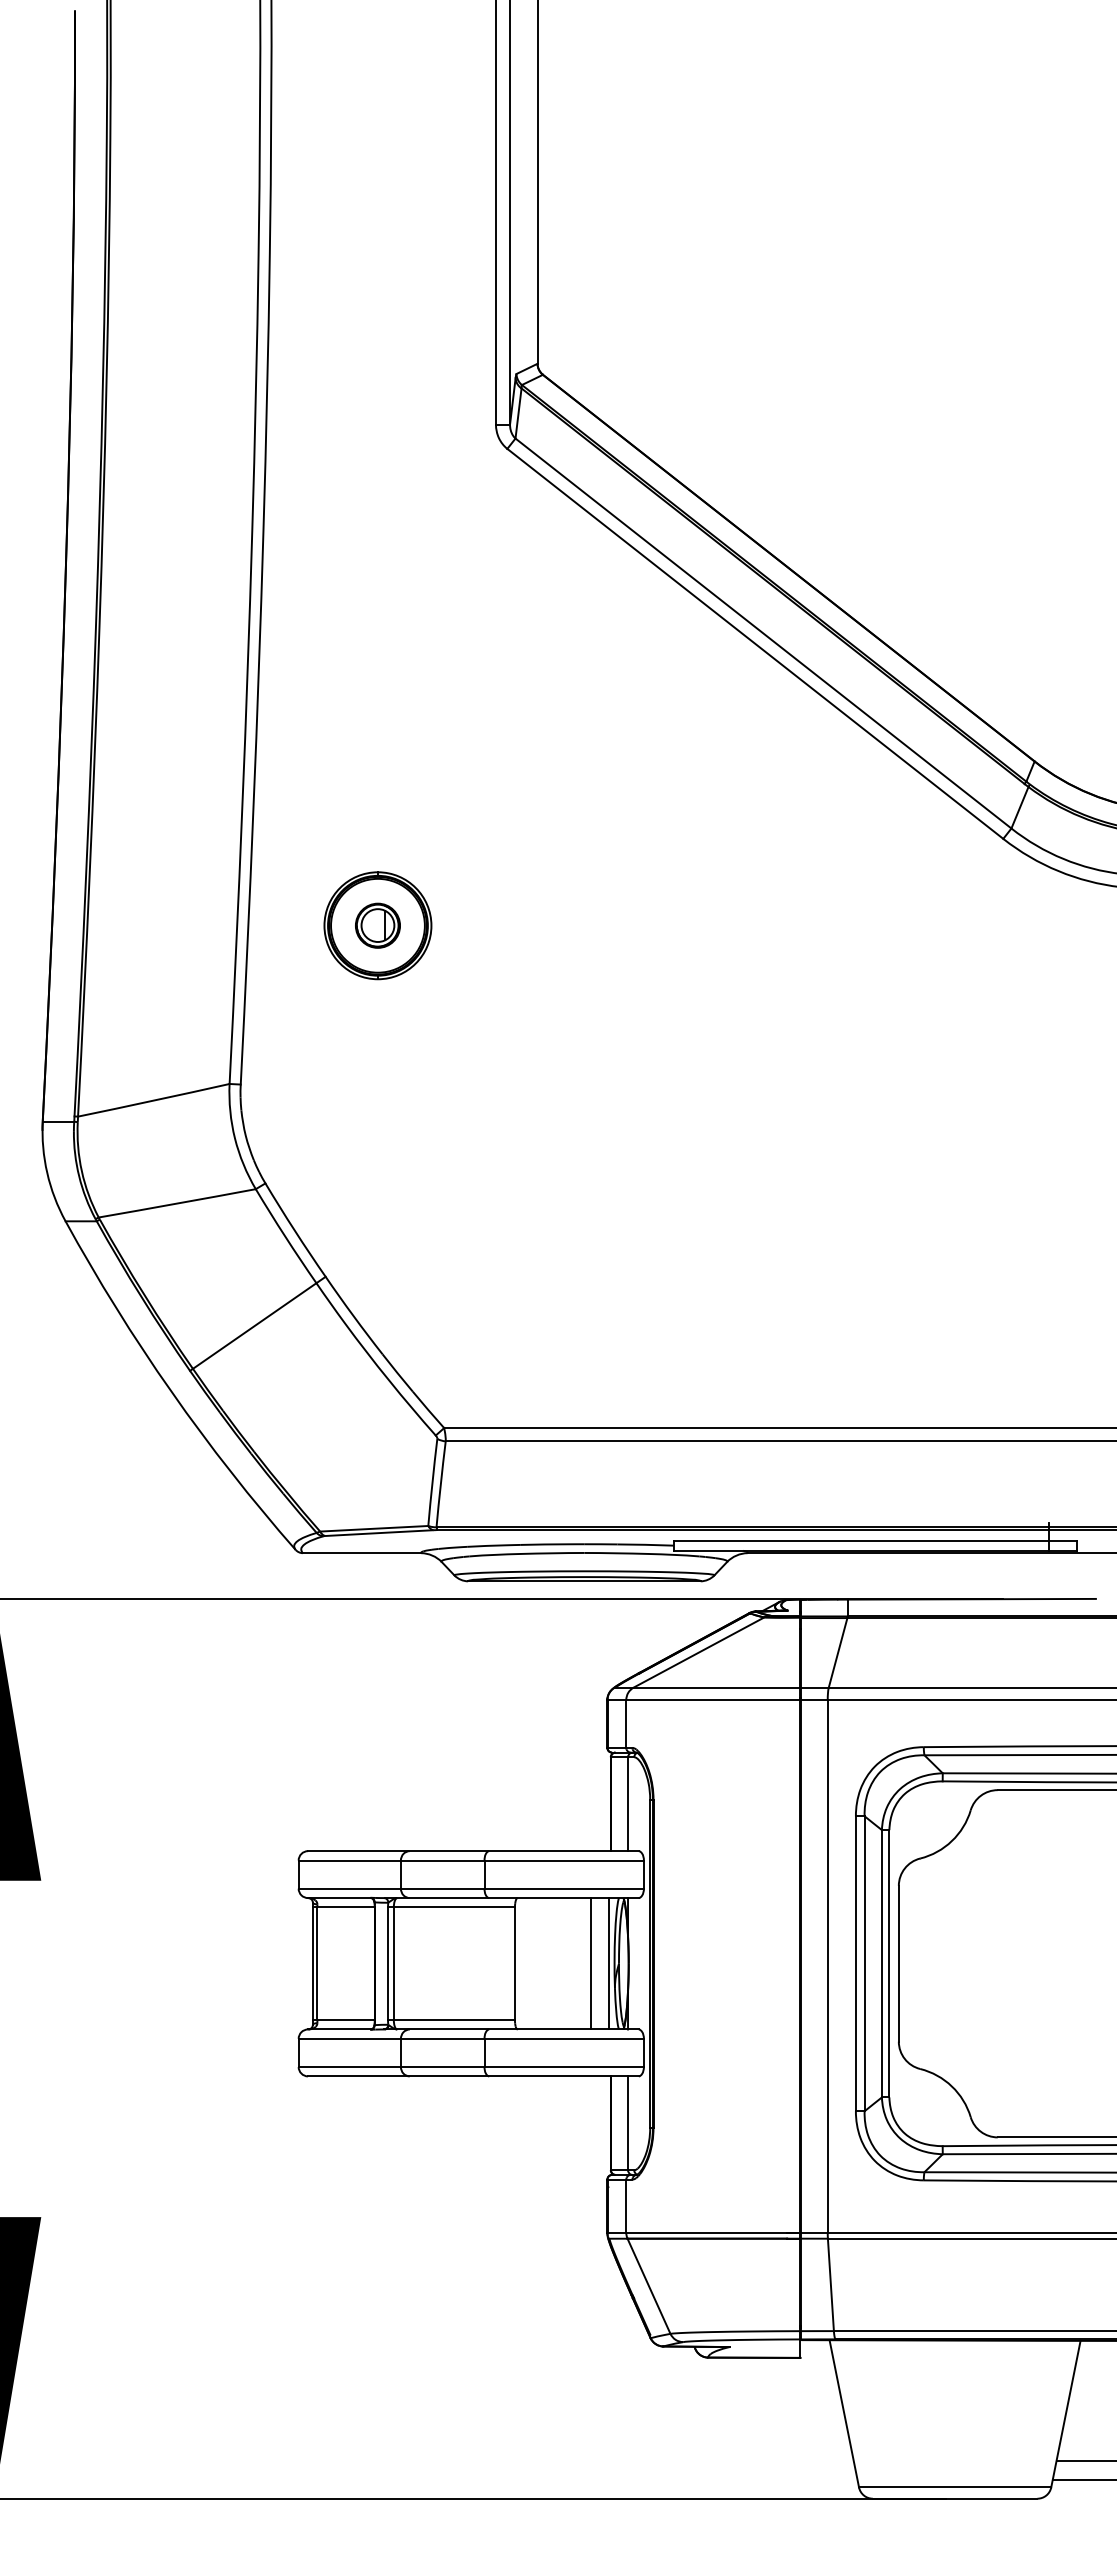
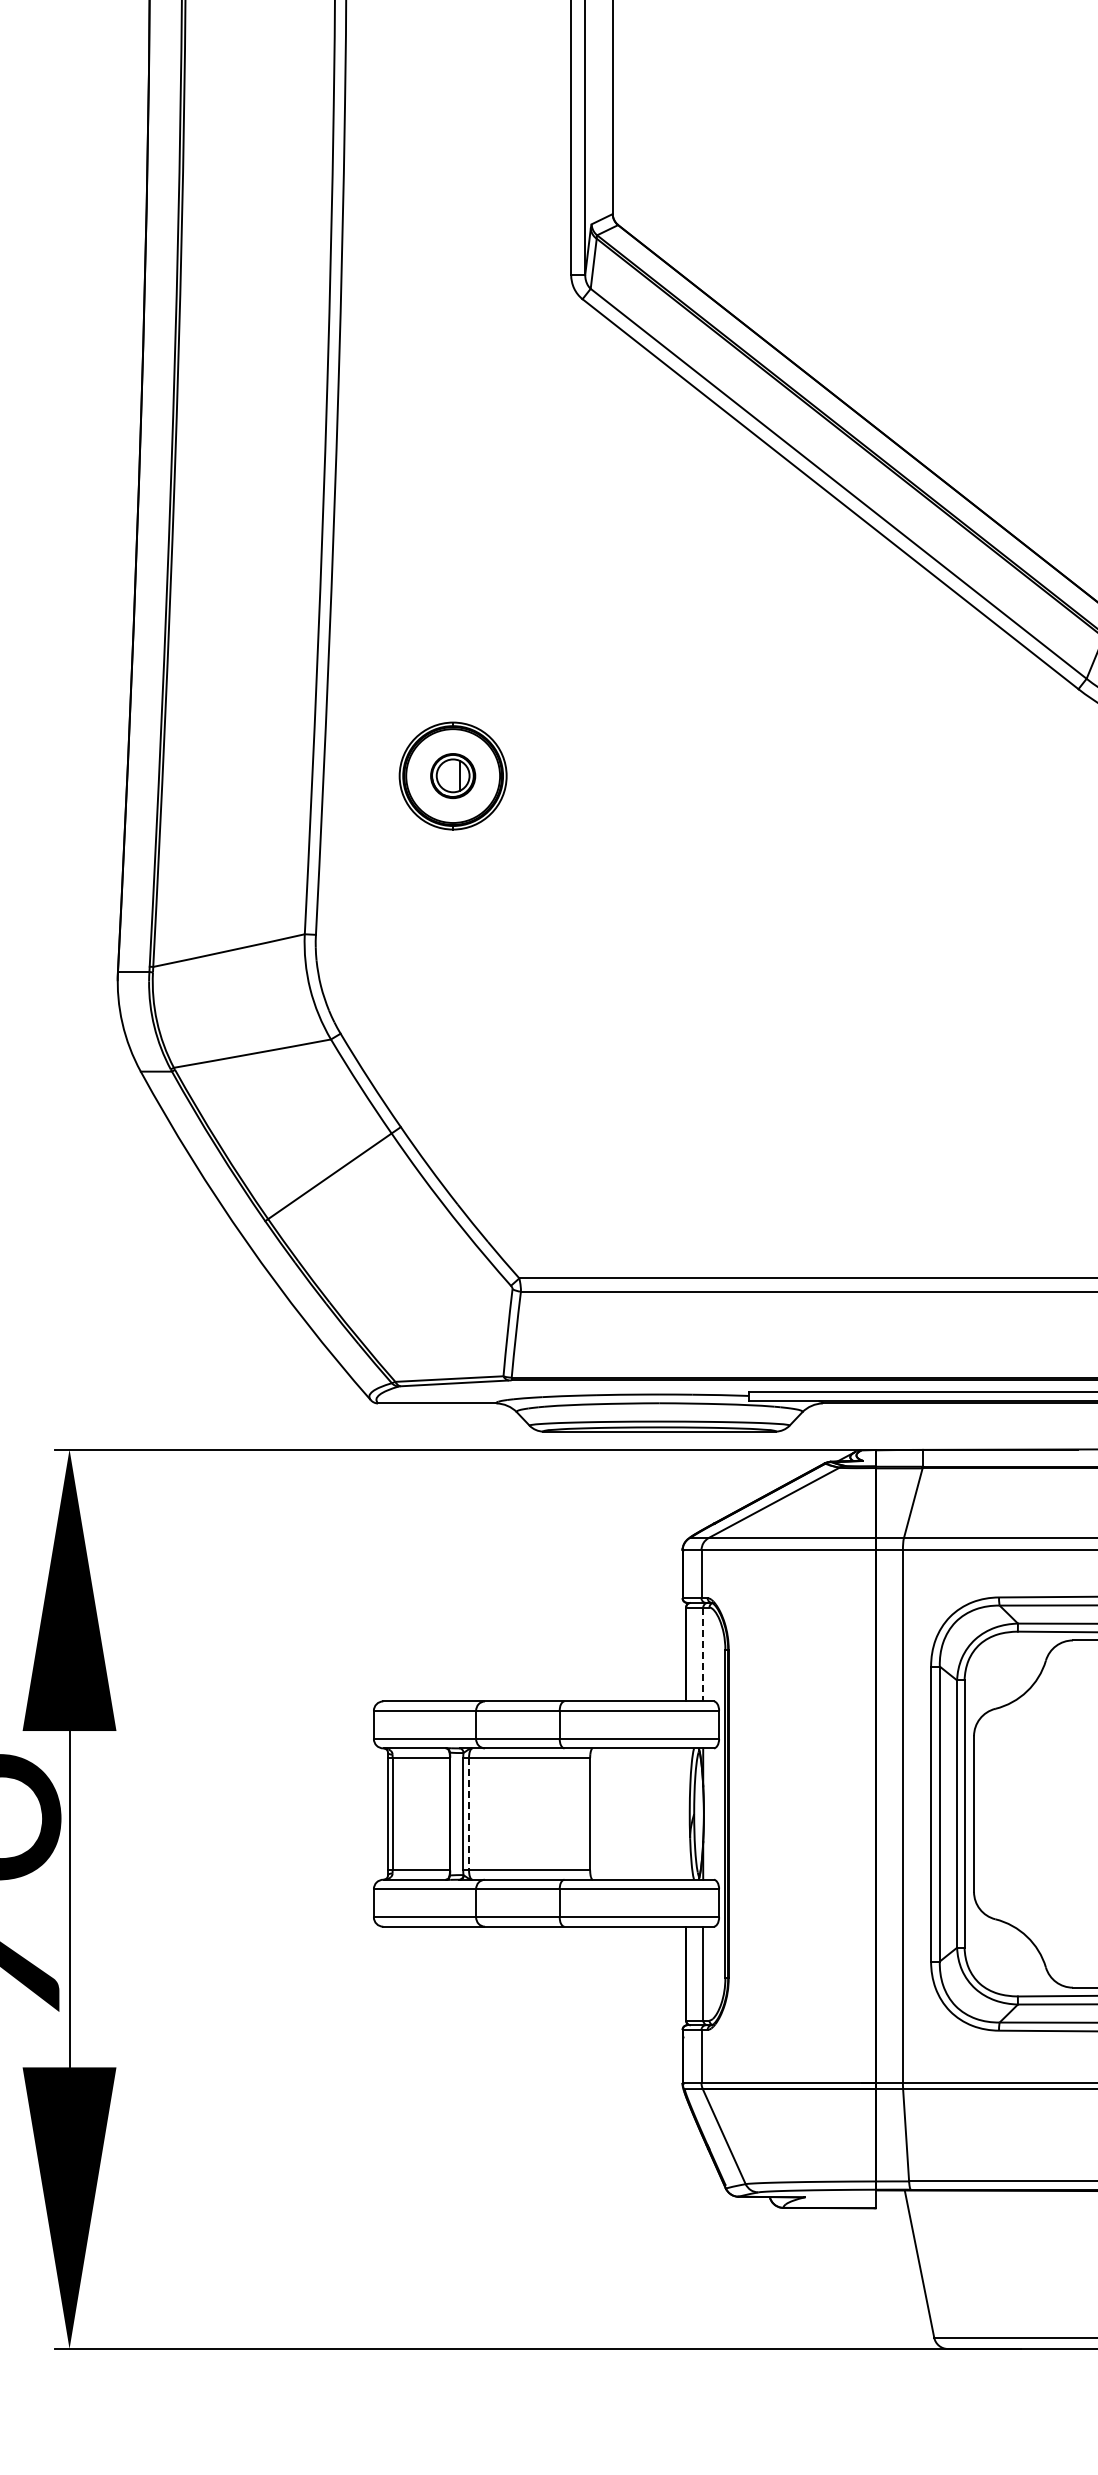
line: (628, 1804) -> (703, 1654), solid -> dashed
line: (591, 1963) -> (666, 1813), removed
line: (609, 1963) -> (684, 1813), removed
line: (393, 1964) -> (468, 1814), solid -> dashed

